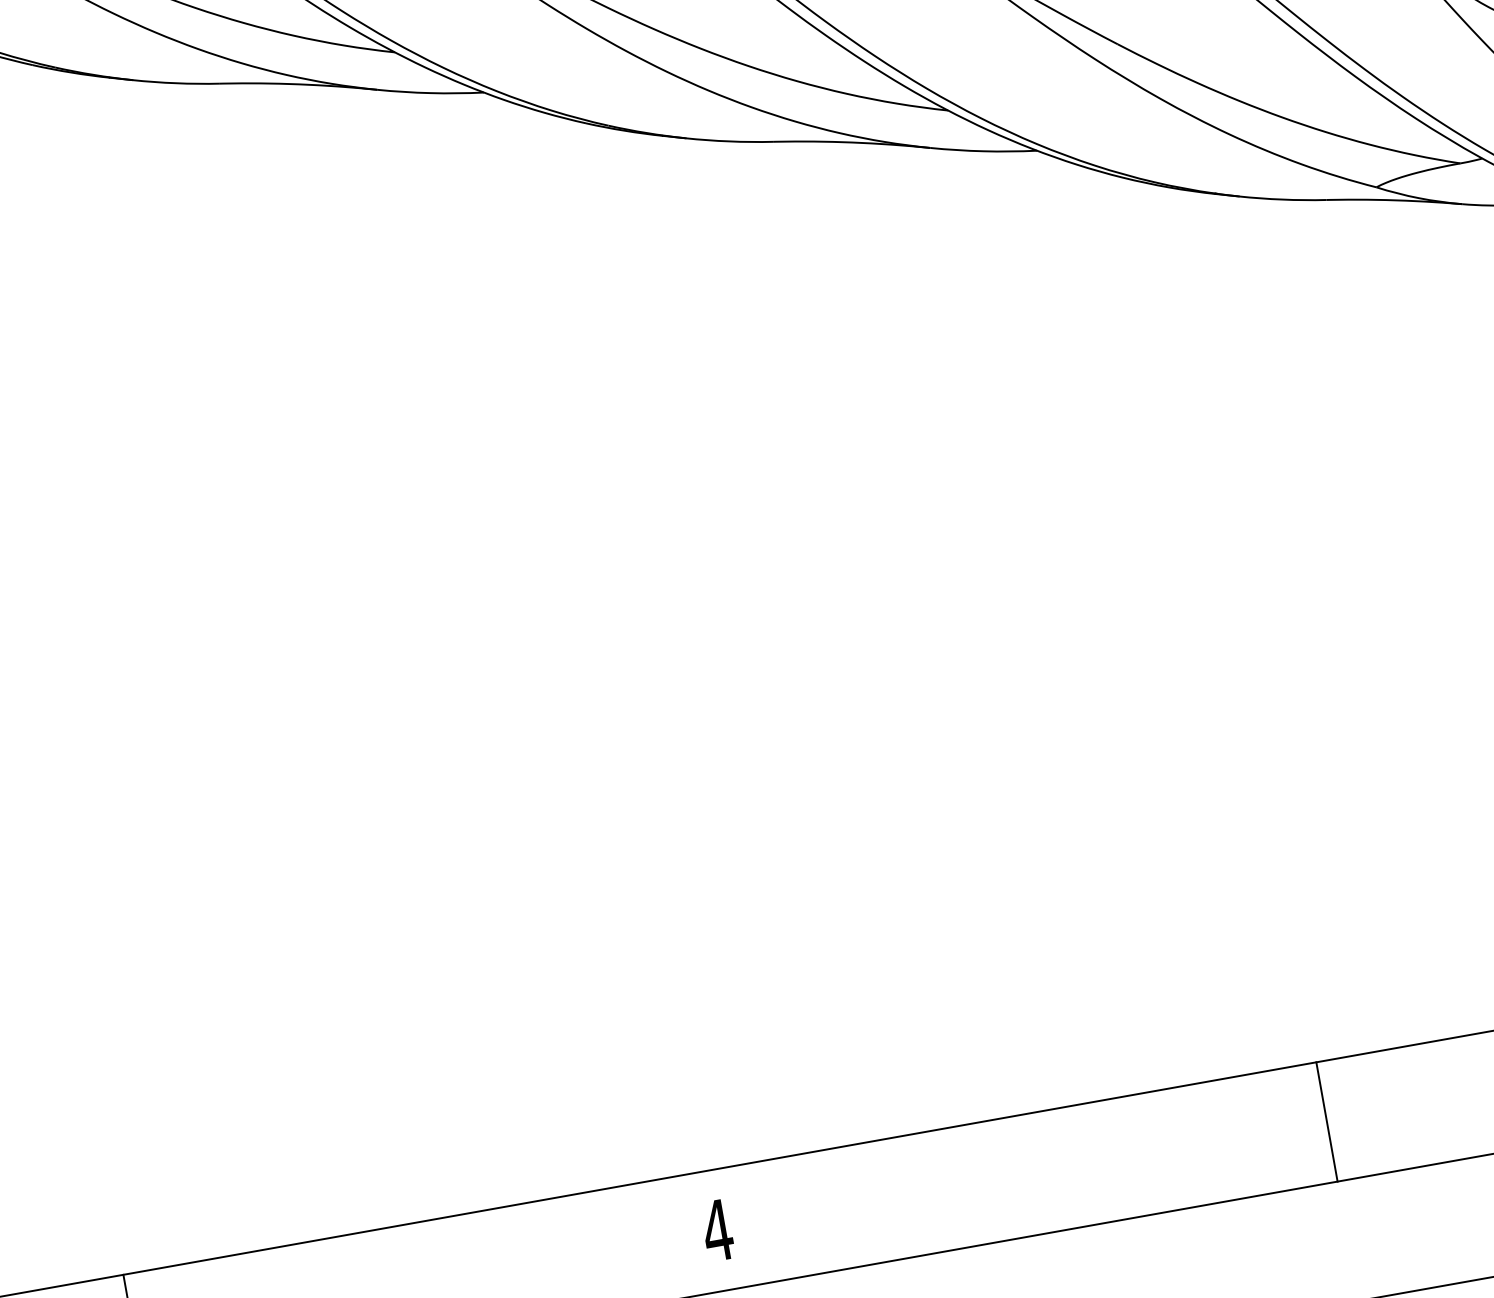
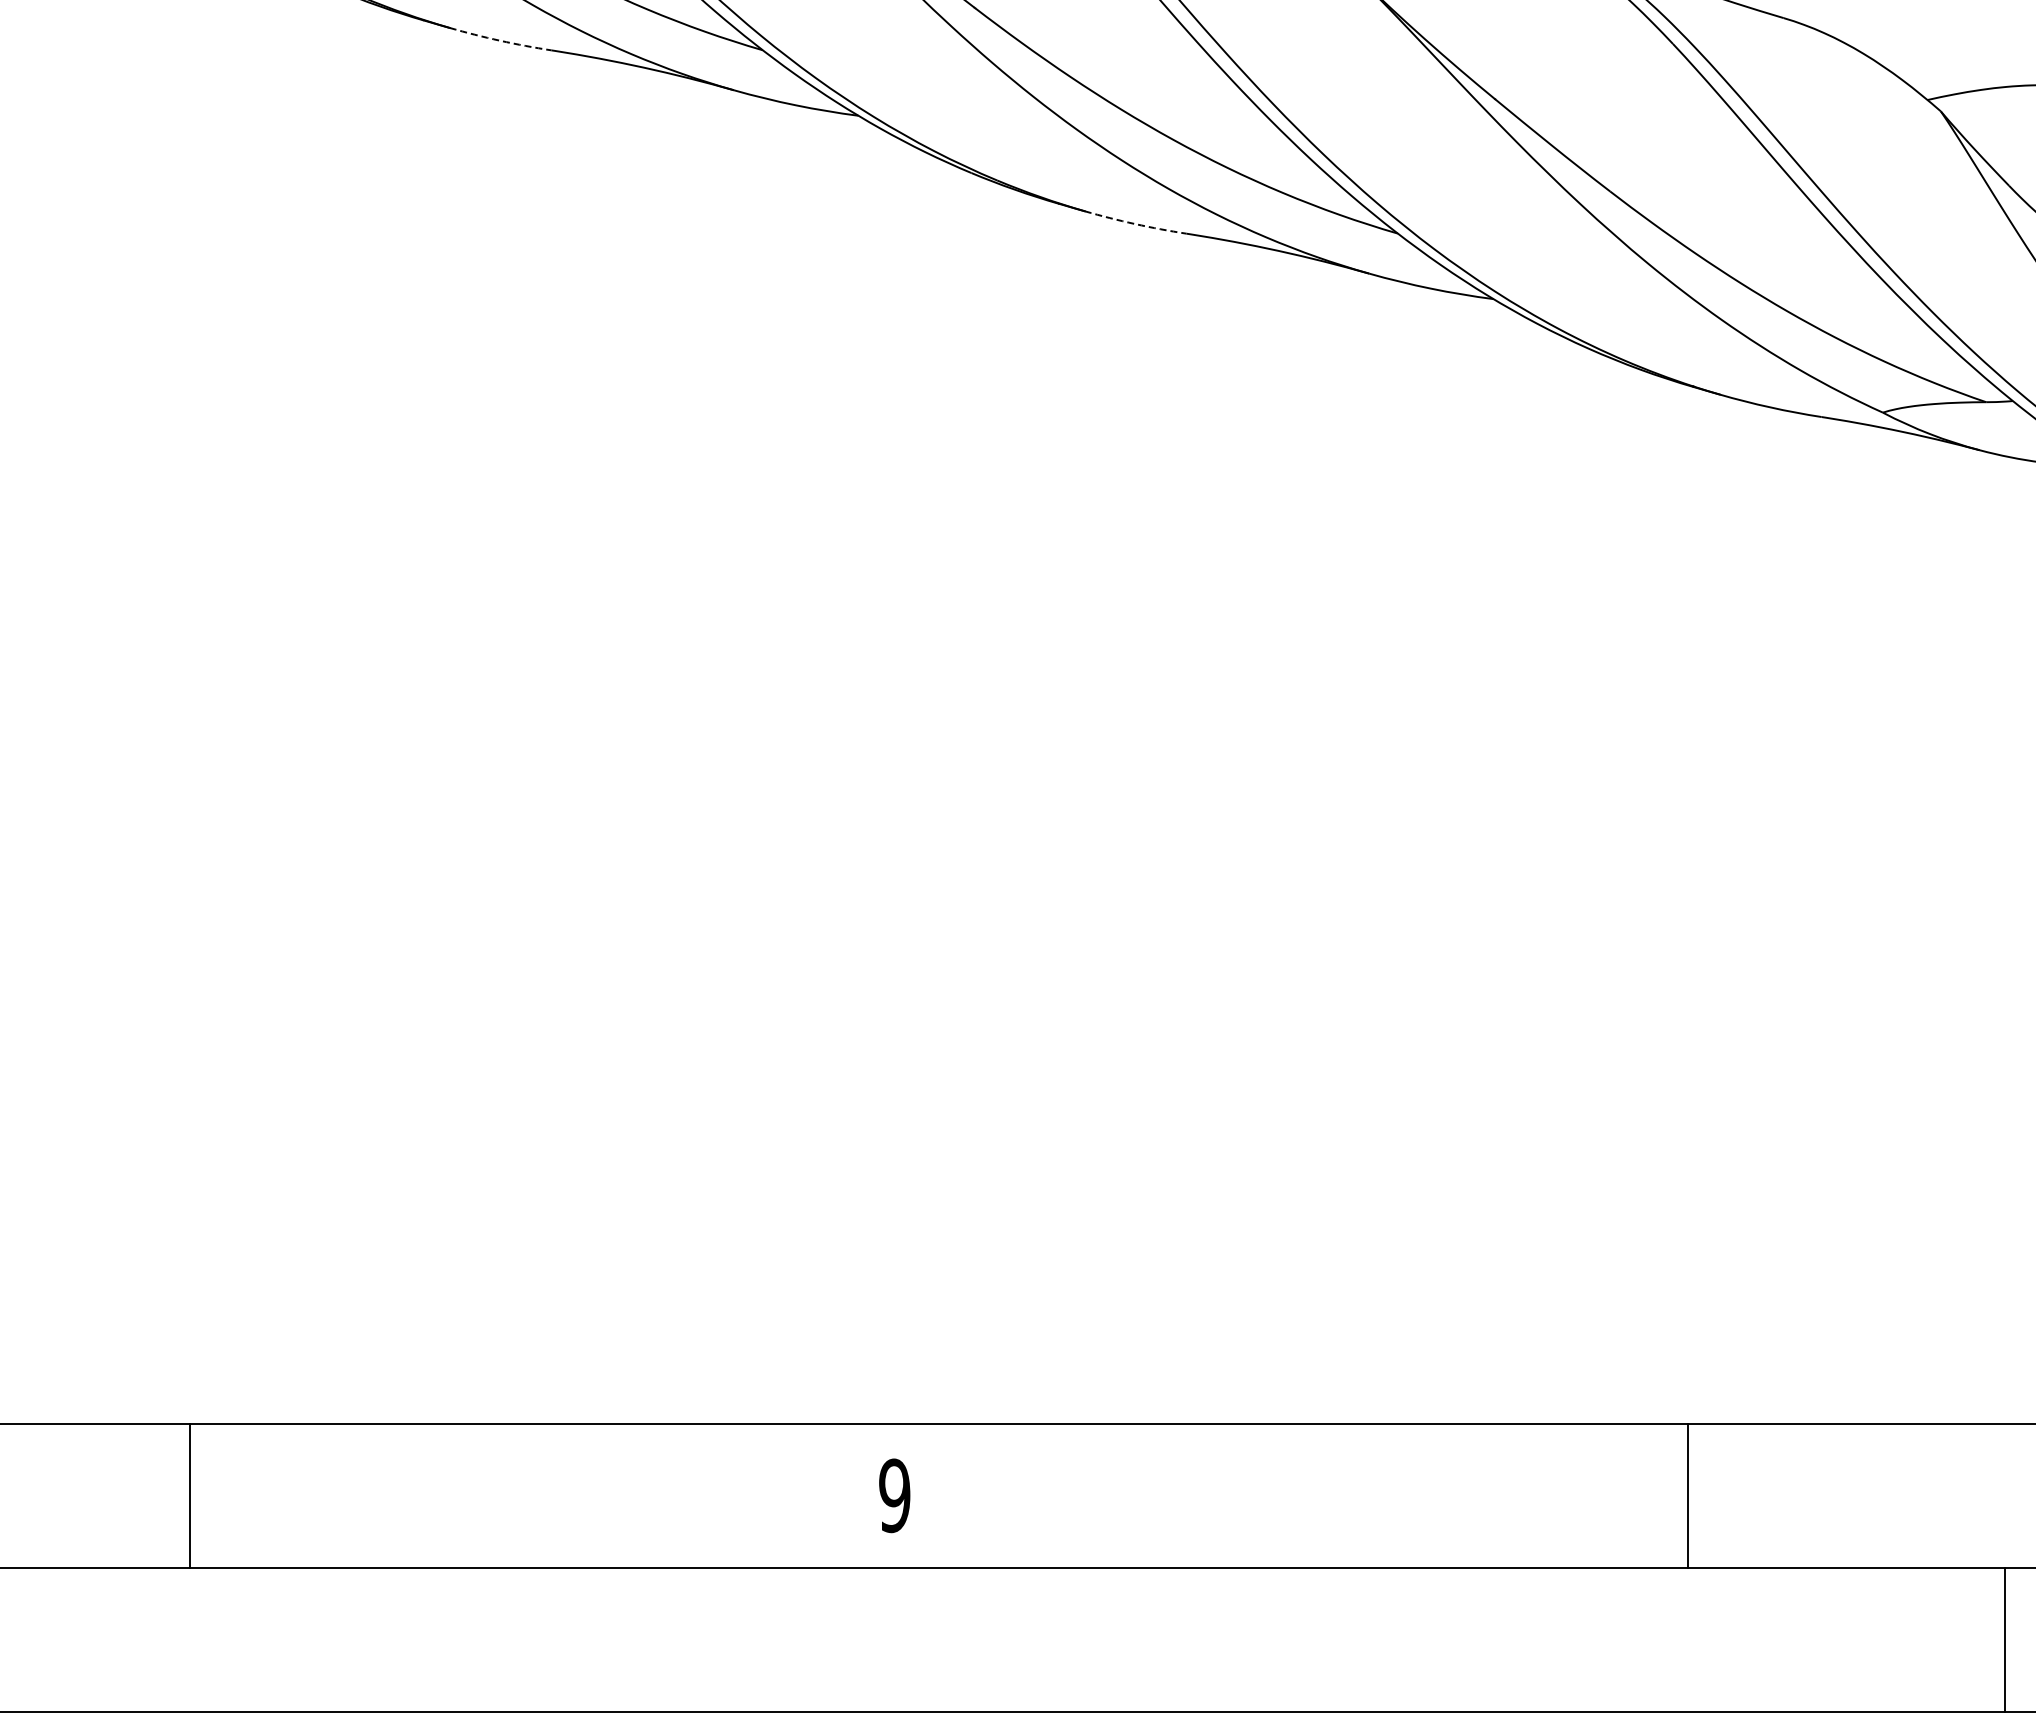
arc: (176, 83) -> (500, 40), solid -> dashed
arc: (729, 141) -> (1135, 224), solid -> dashed
line: (1327, 1121) -> (1688, 1495), moved
text: (717, 1230) -> (894, 1495), 4 -> 9

